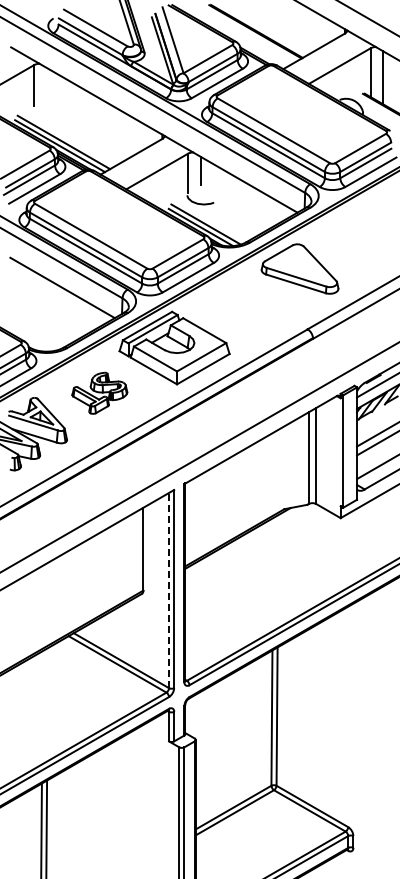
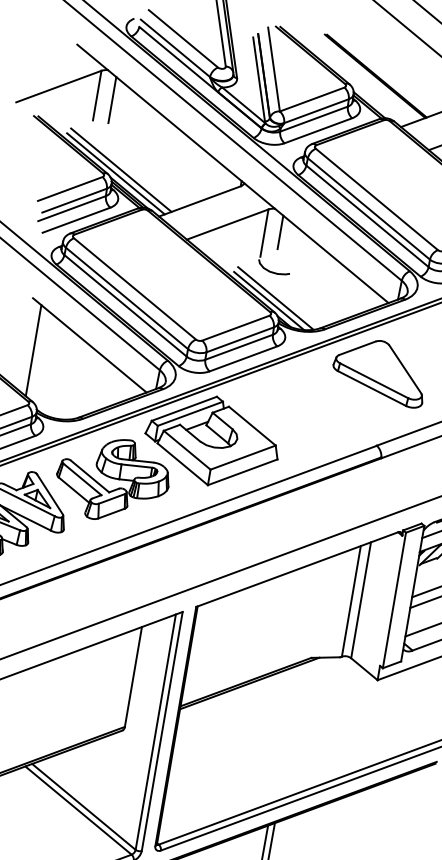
line: (47, 87) -> (112, 100), added
line: (18, 299) -> (34, 350), added
part: (99, 393) -> (112, 480), size x1.67
line: (169, 590) -> (156, 732), dashed -> solid

